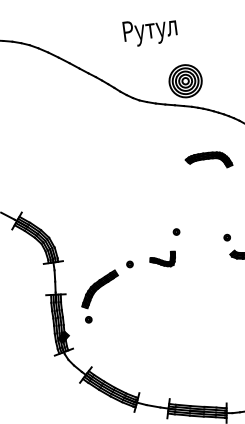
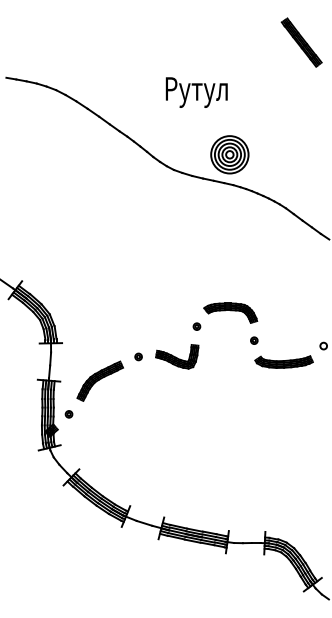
part: (208, 160) -> (230, 312), moved
part: (163, 259) -> (177, 356), size x1.43
part: (88, 319) -> (68, 414), moved

